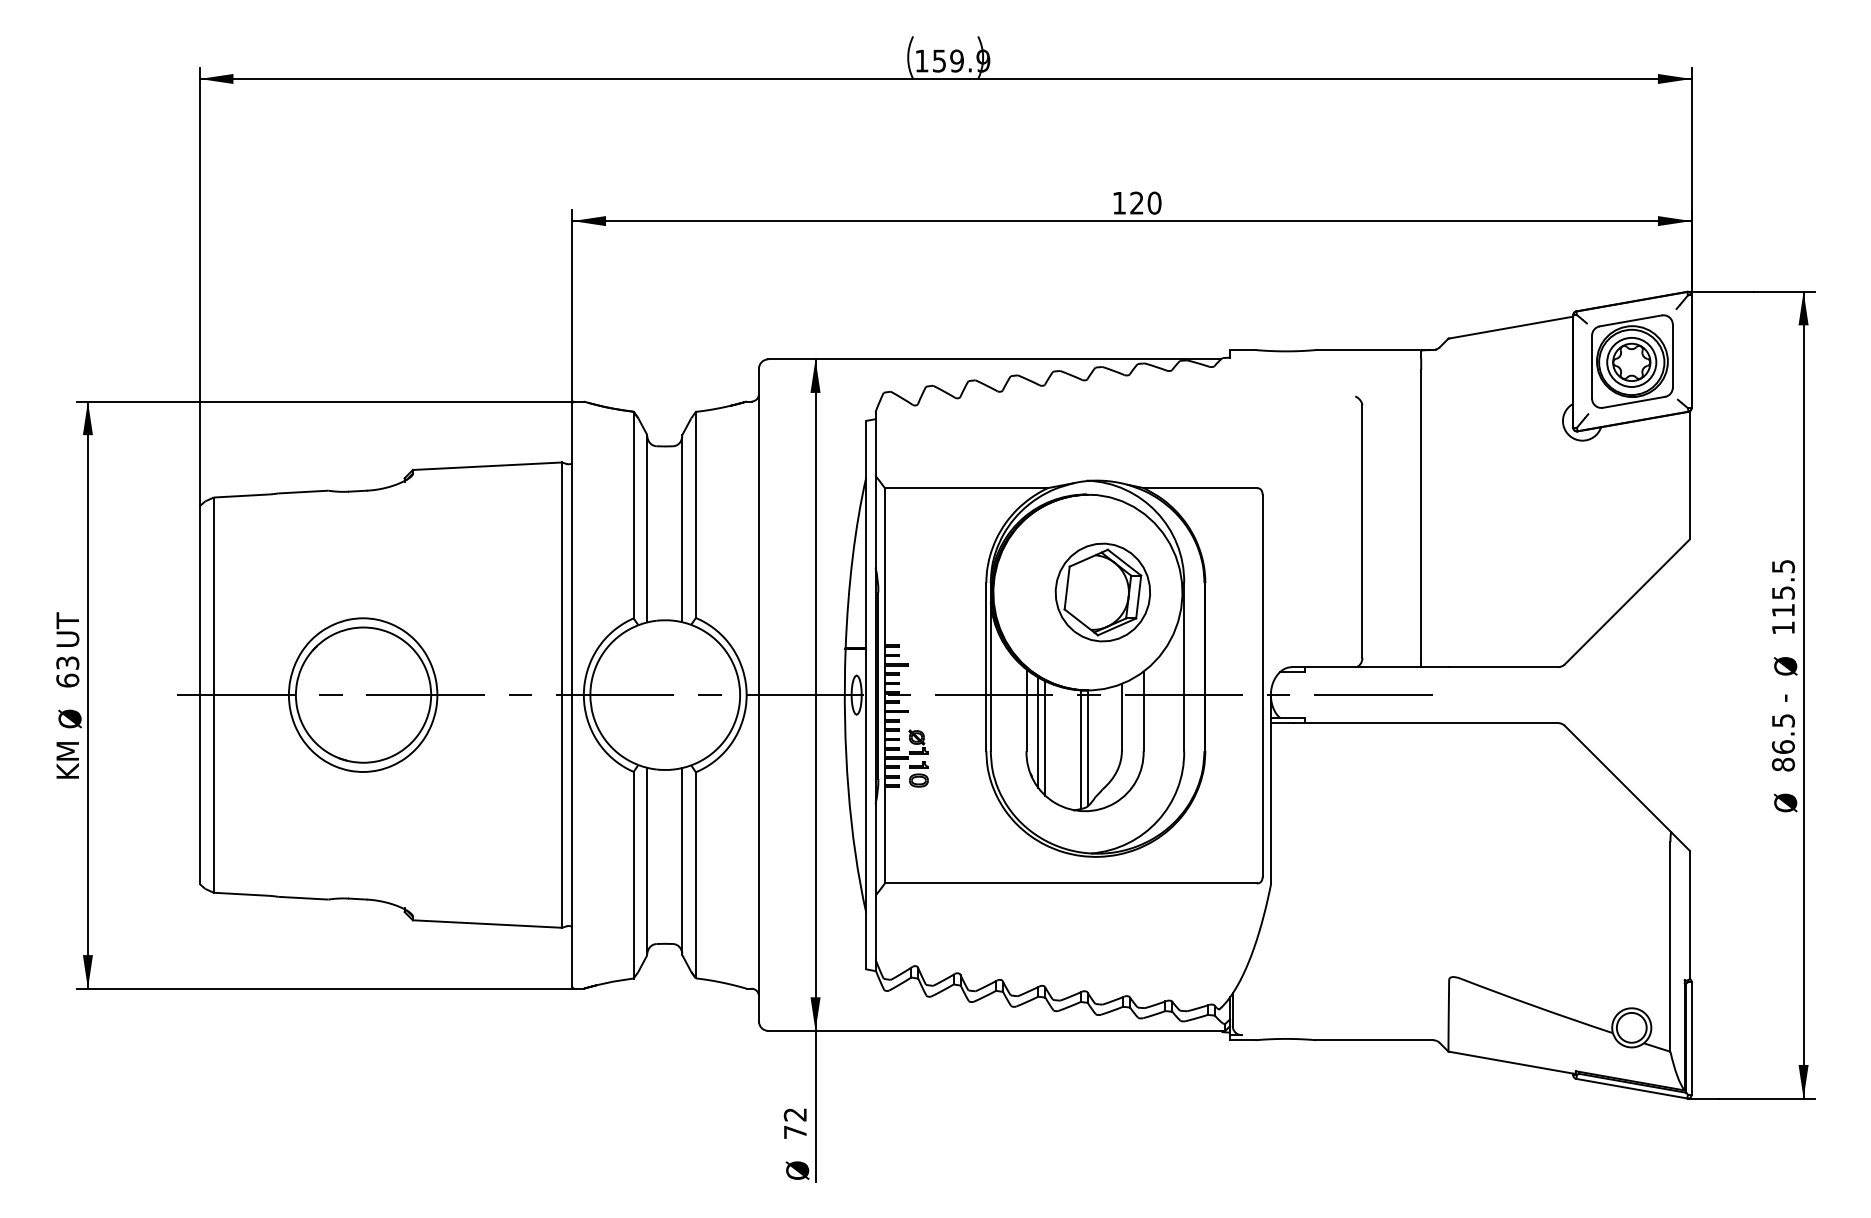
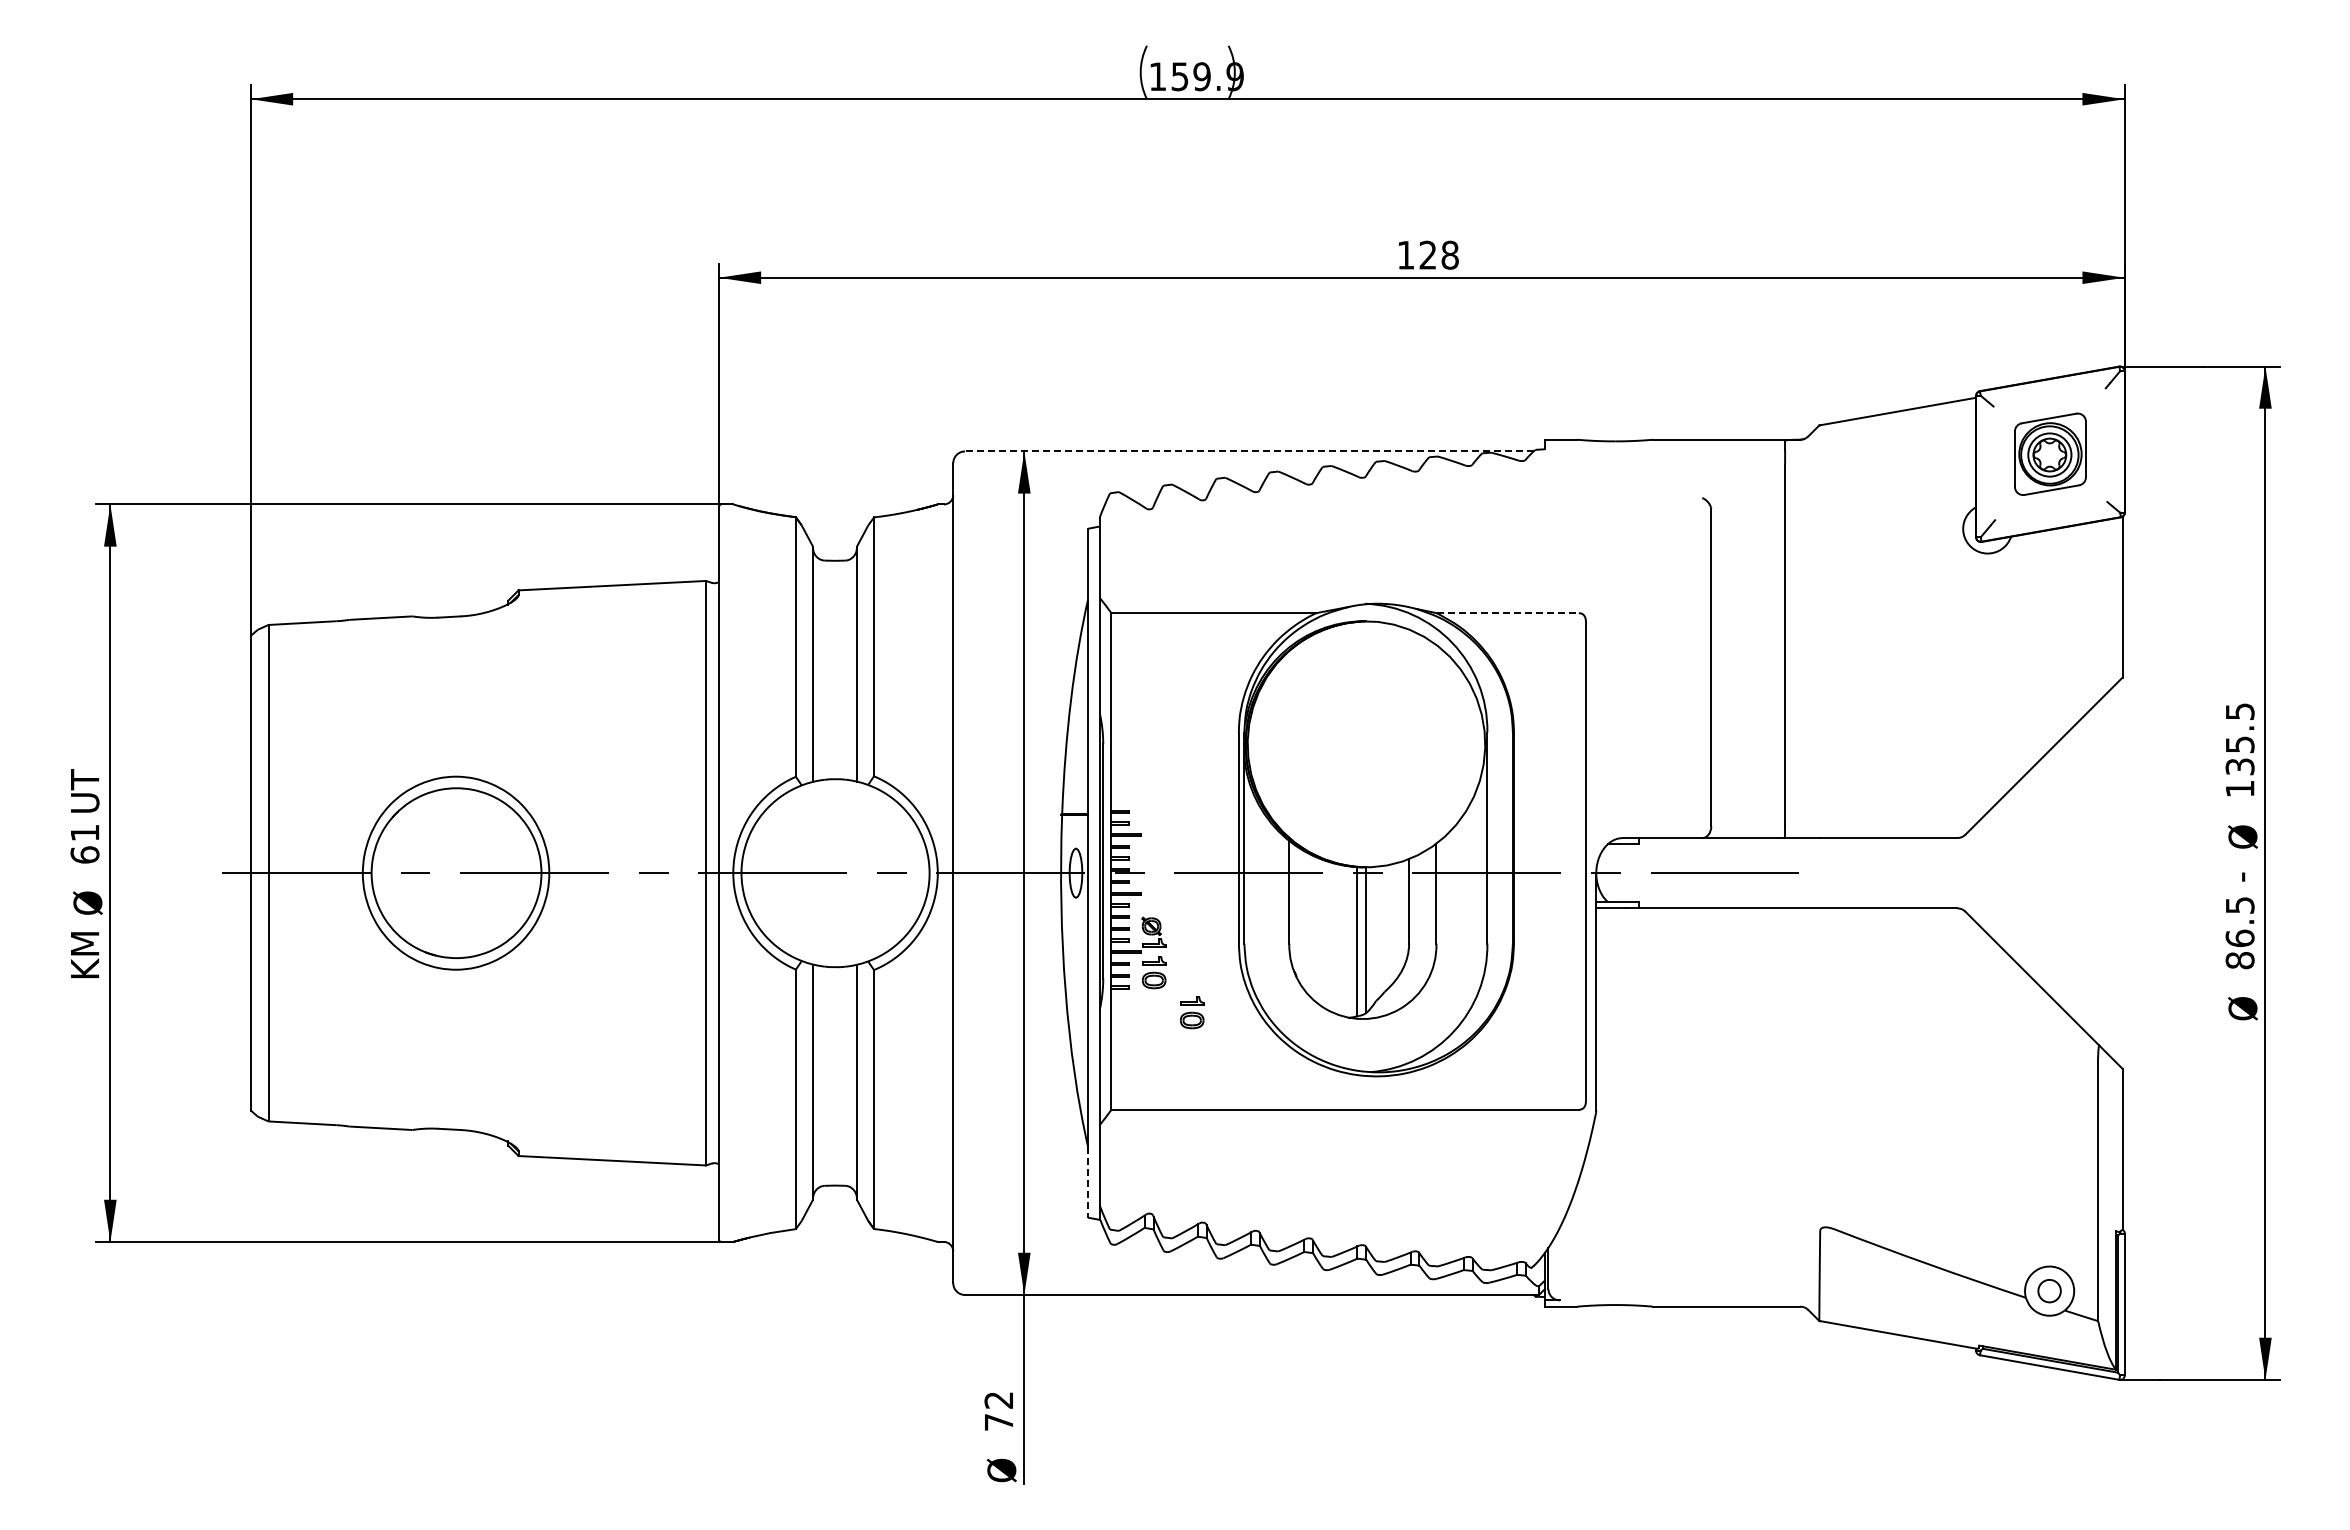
text: (1154, 203) -> (1449, 255), 120 -> 128
line: (994, 359) -> (1248, 451), solid -> dashed
part: (1632, 361) -> (2050, 454), size x0.7
line: (1200, 488) -> (1507, 613), solid -> dashed
part: (1103, 592) -> (1385, 744), removed
text: (1782, 610) -> (2239, 766), 115.5 -> 135.5
text: (67, 662) -> (84, 832), 63 -> 61
line: (1038, 732) -> (1304, 920), removed
line: (1045, 738) -> (1313, 927), removed
part: (949, 806) -> (1192, 1012), added
line: (866, 941) -> (1088, 1182), solid -> dashed
circle: (1631, 1027) -> (2049, 1290), size x0.6

